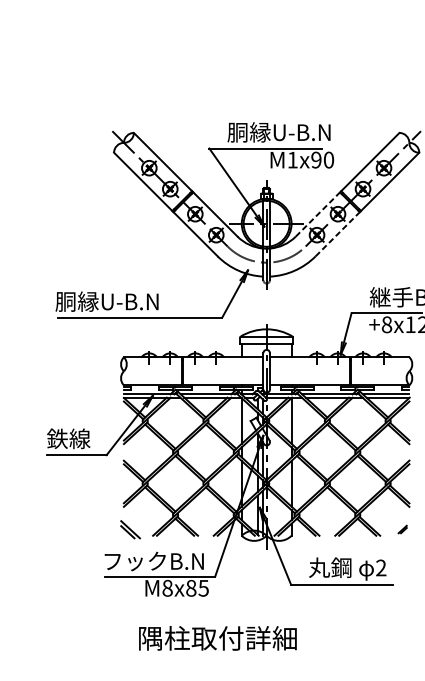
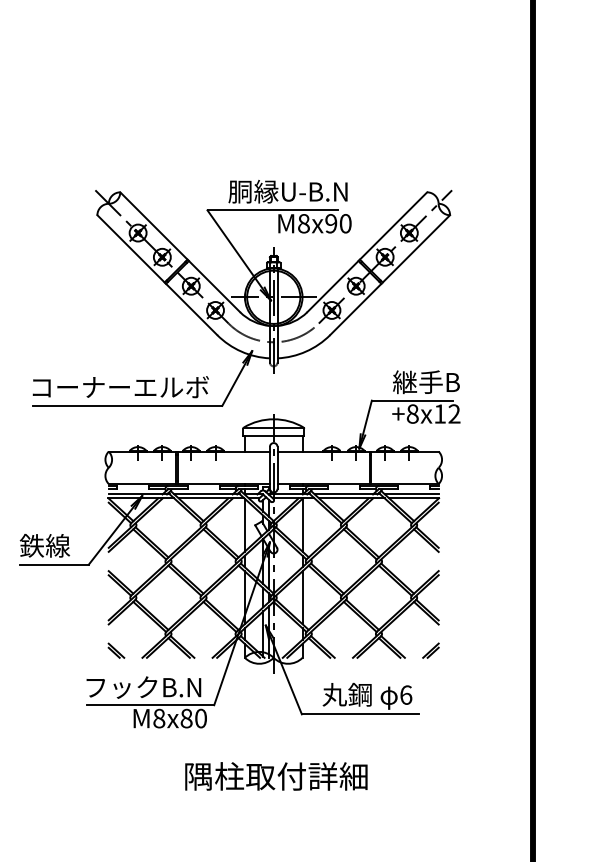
text: (292, 159) -> (303, 223), M1x90 -> M8x90
line: (318, 214) -> (333, 286), dashed -> solid
line: (338, 234) -> (356, 309), dashed -> solid
text: (132, 301) -> (118, 387), 胴縁U-B.N -> コーナーエルボ
part: (130, 529) -> (116, 650), size x0.71
part: (402, 529) -> (430, 650), size x1.67
text: (381, 567) -> (406, 694), 2 -> 6
text: (203, 588) -> (200, 718), M8x85 -> M8x80
text: (218, 638) -> (276, 776), moved

